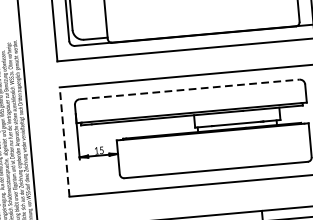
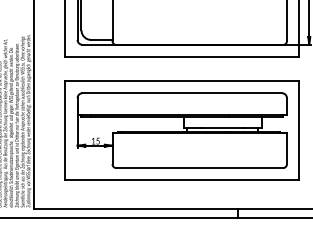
line: (189, 89) -> (182, 93), dashed -> solid
line: (64, 141) -> (65, 130), dashed -> solid

